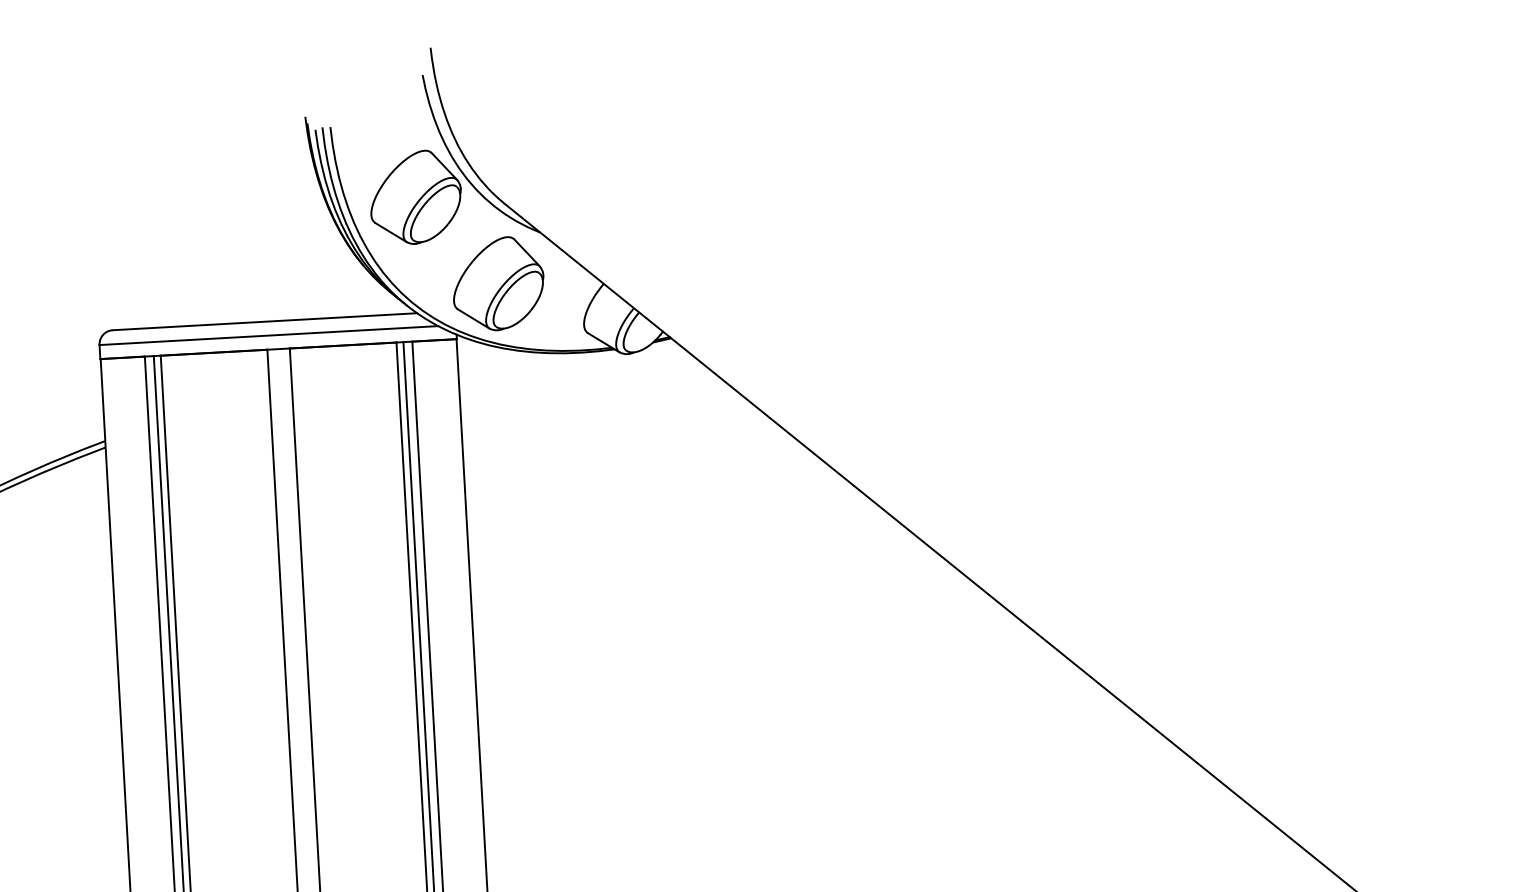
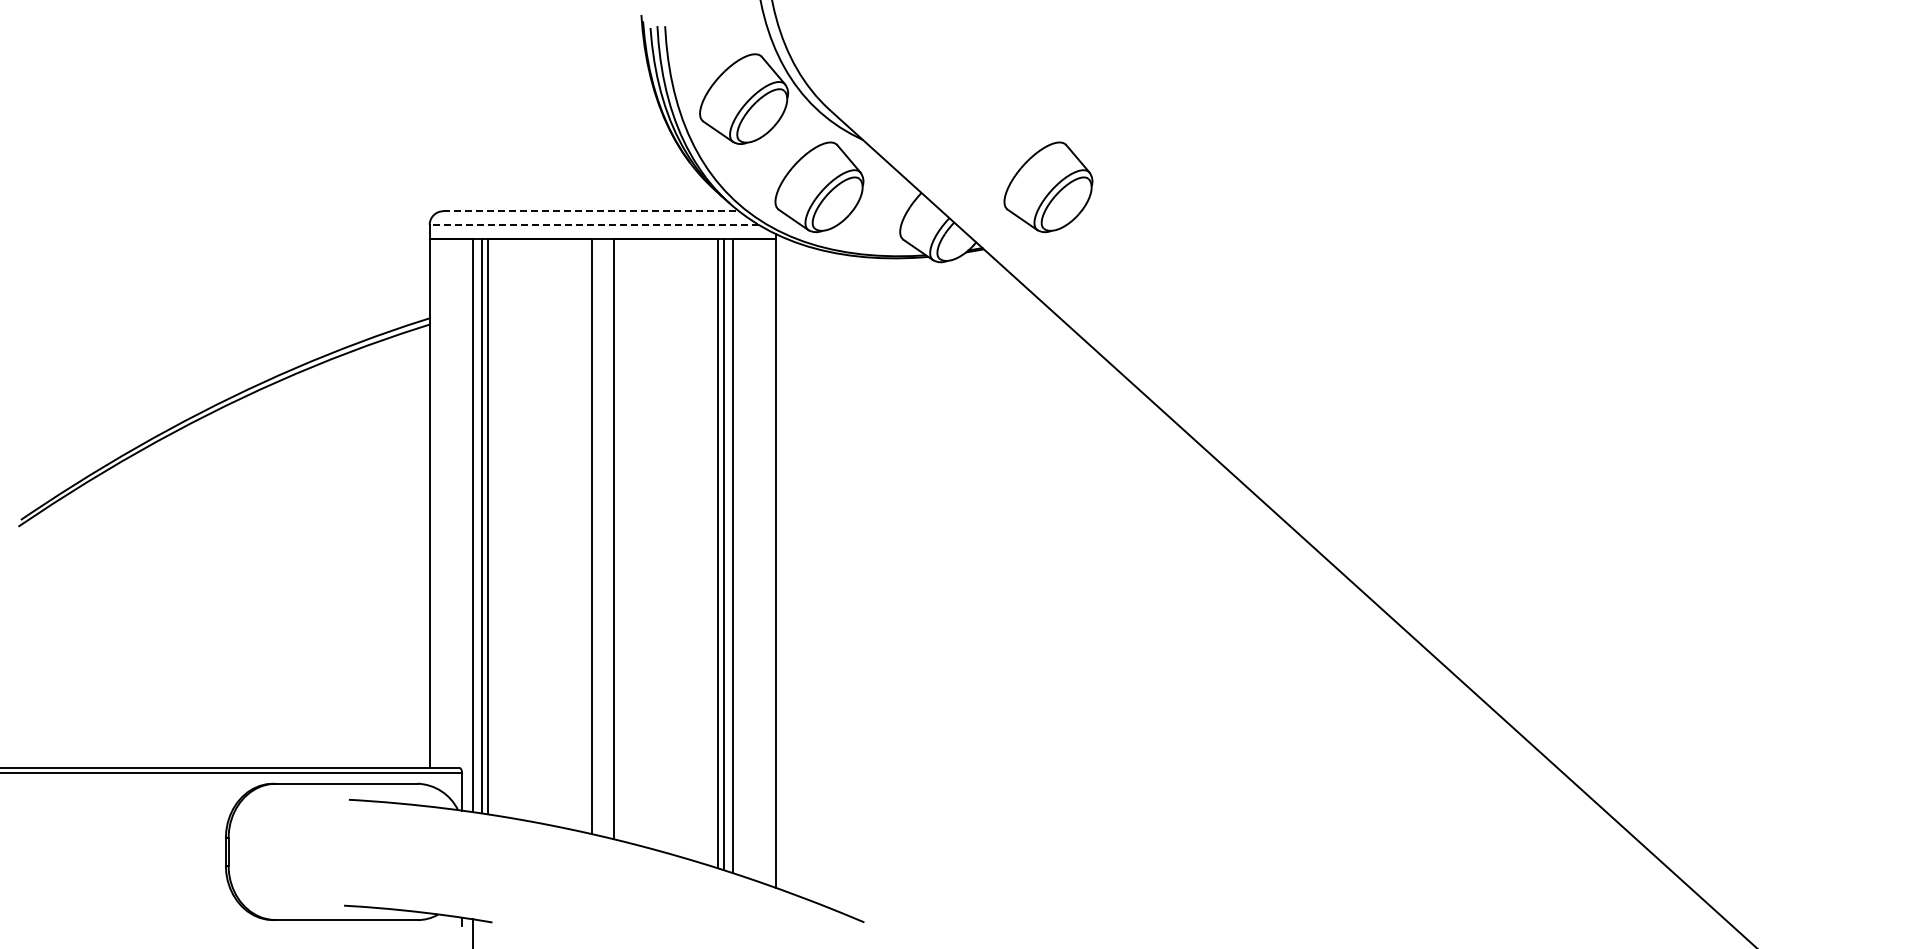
part: (734, 270) -> (1048, 187), added
line: (265, 321) -> (591, 211), solid -> dashed
line: (269, 335) -> (594, 224), solid -> dashed

